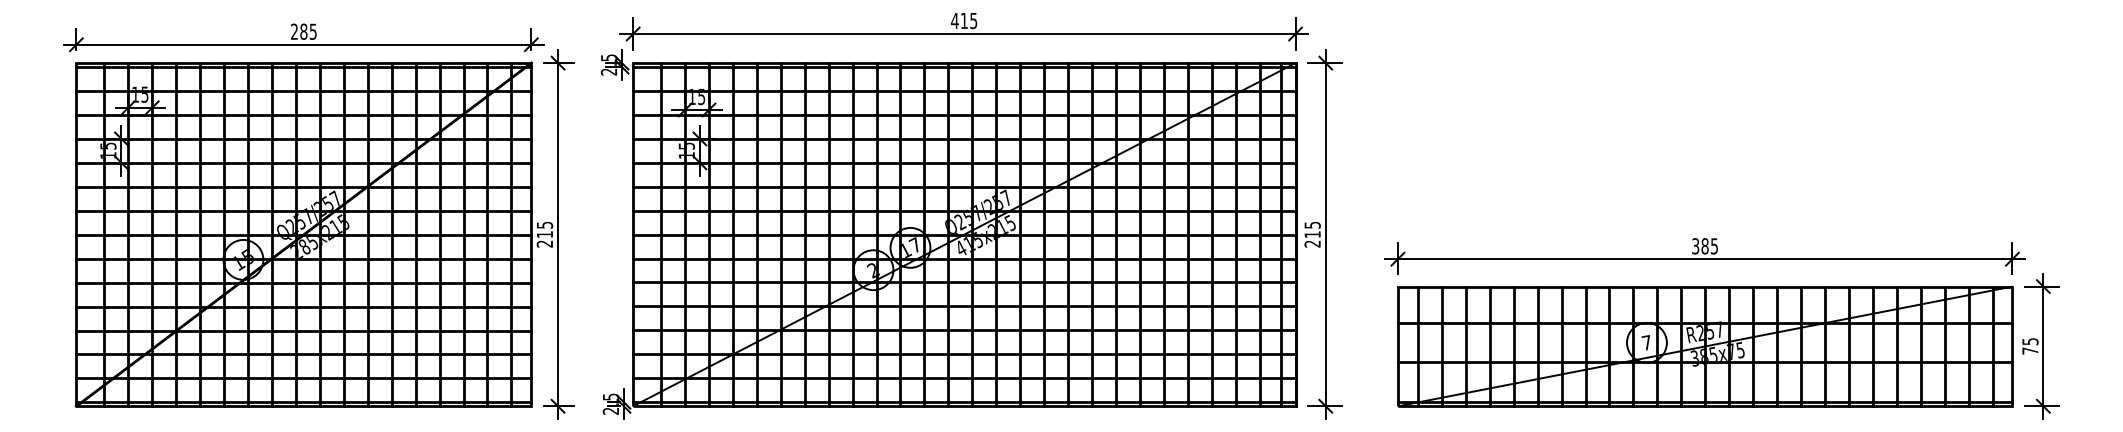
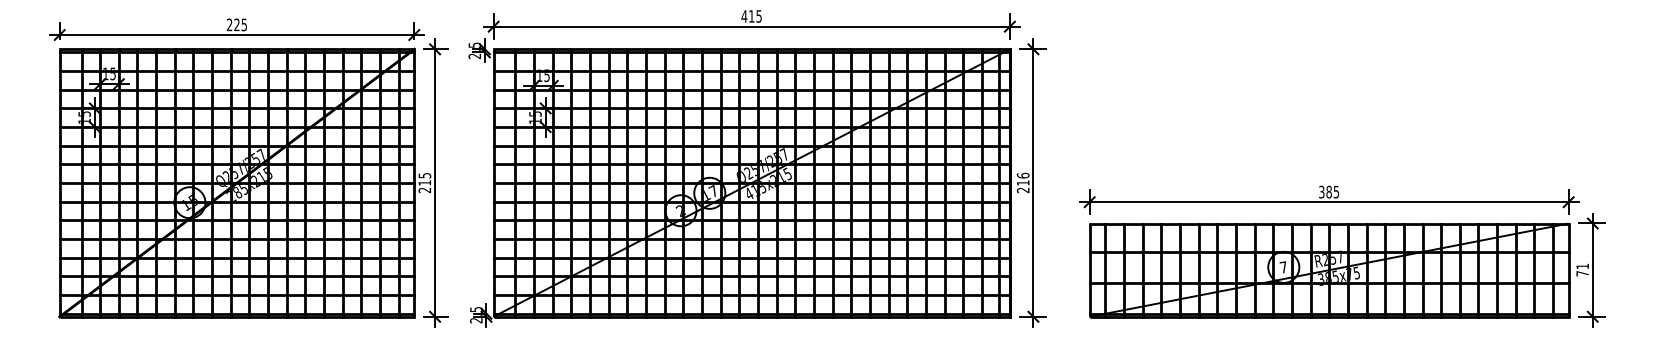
text: (303, 31) -> (236, 24), 285 -> 225
text: (1312, 224) -> (1023, 175), 215 -> 216
text: (2030, 341) -> (1582, 266), 75 -> 71

